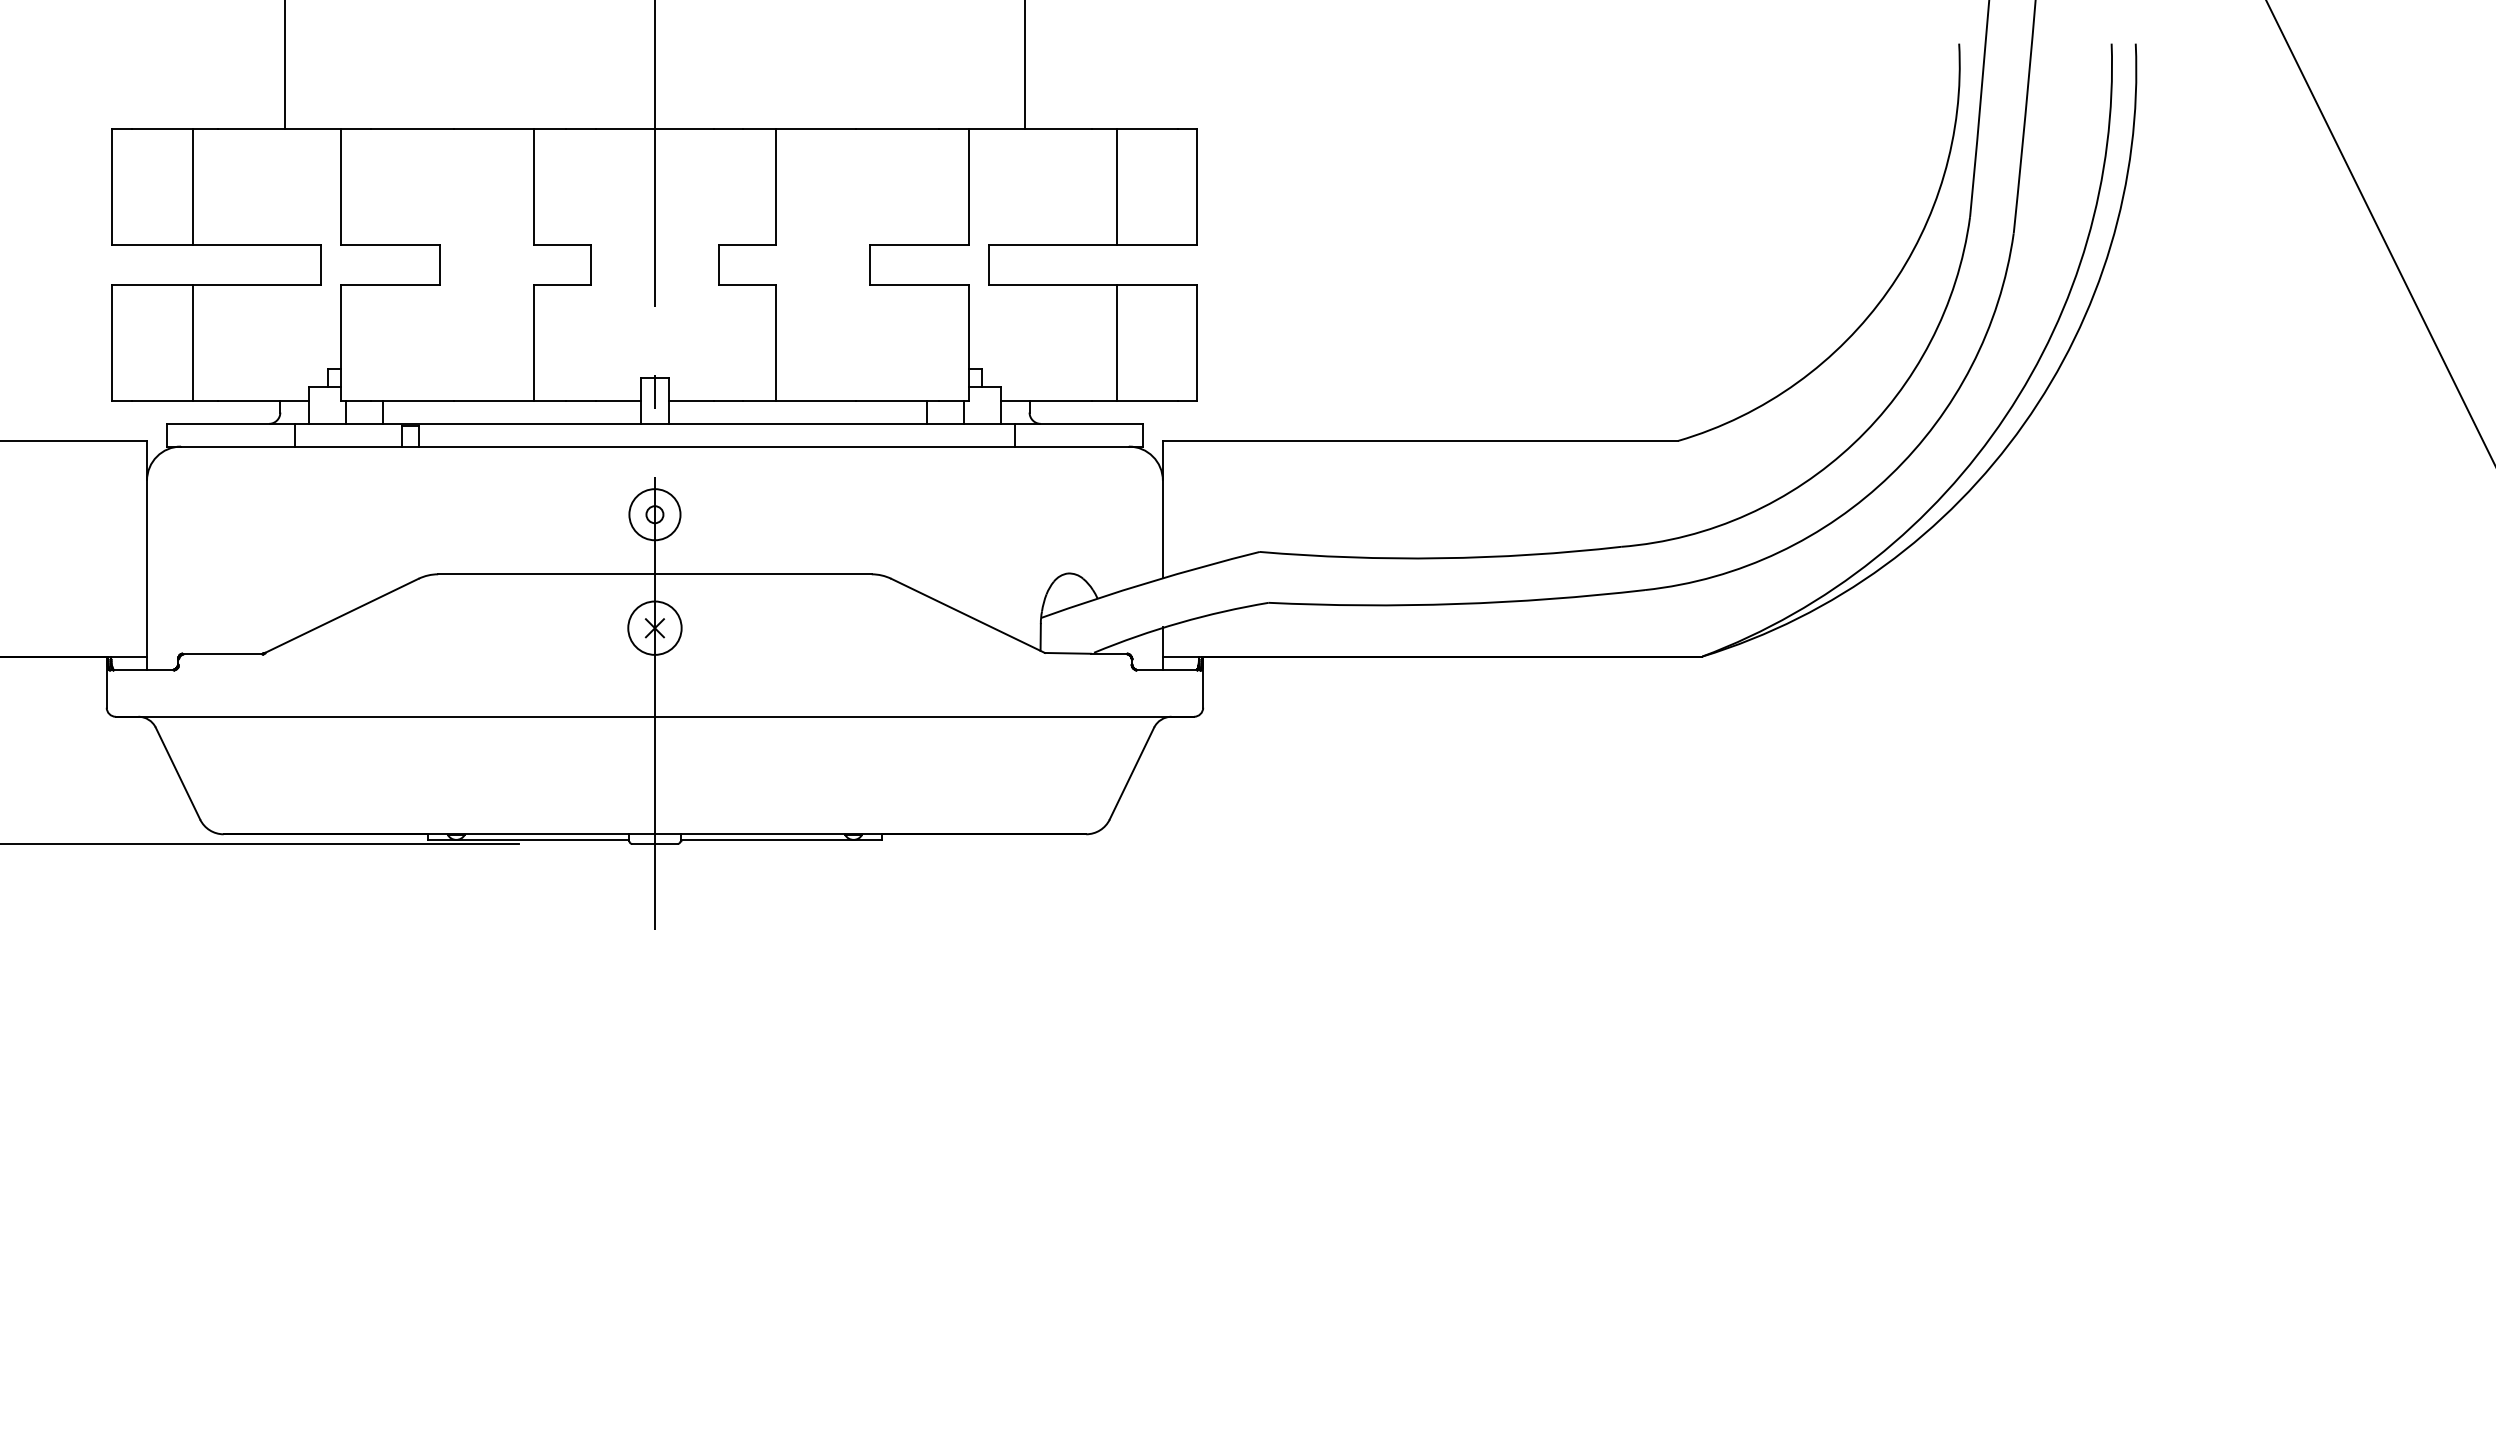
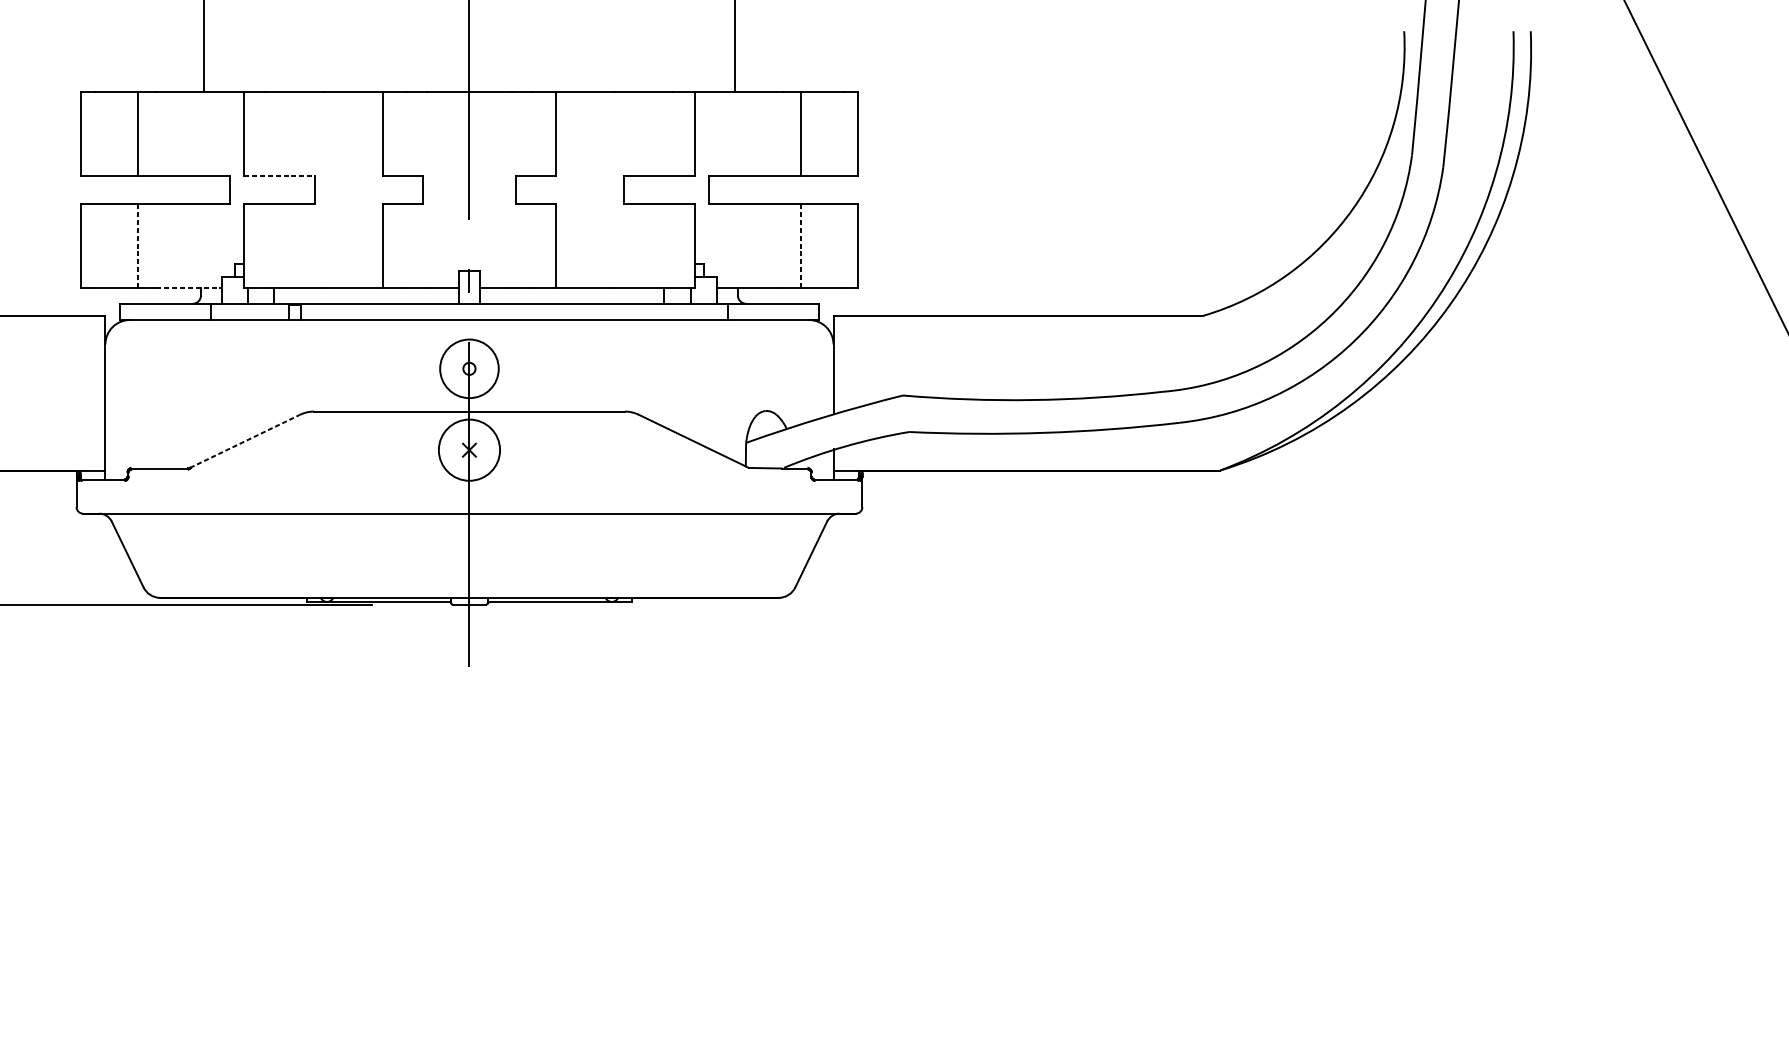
line: (390, 245) -> (279, 175), solid -> dashed
line: (192, 343) -> (138, 246), solid -> dashed
line: (1117, 343) -> (800, 246), solid -> dashed
line: (264, 401) -> (189, 287), solid -> dashed
circle: (654, 514) -> (469, 368), size x1.6
line: (342, 615) -> (245, 441), solid -> dashed
circle: (654, 627) -> (469, 449), size x1.6

